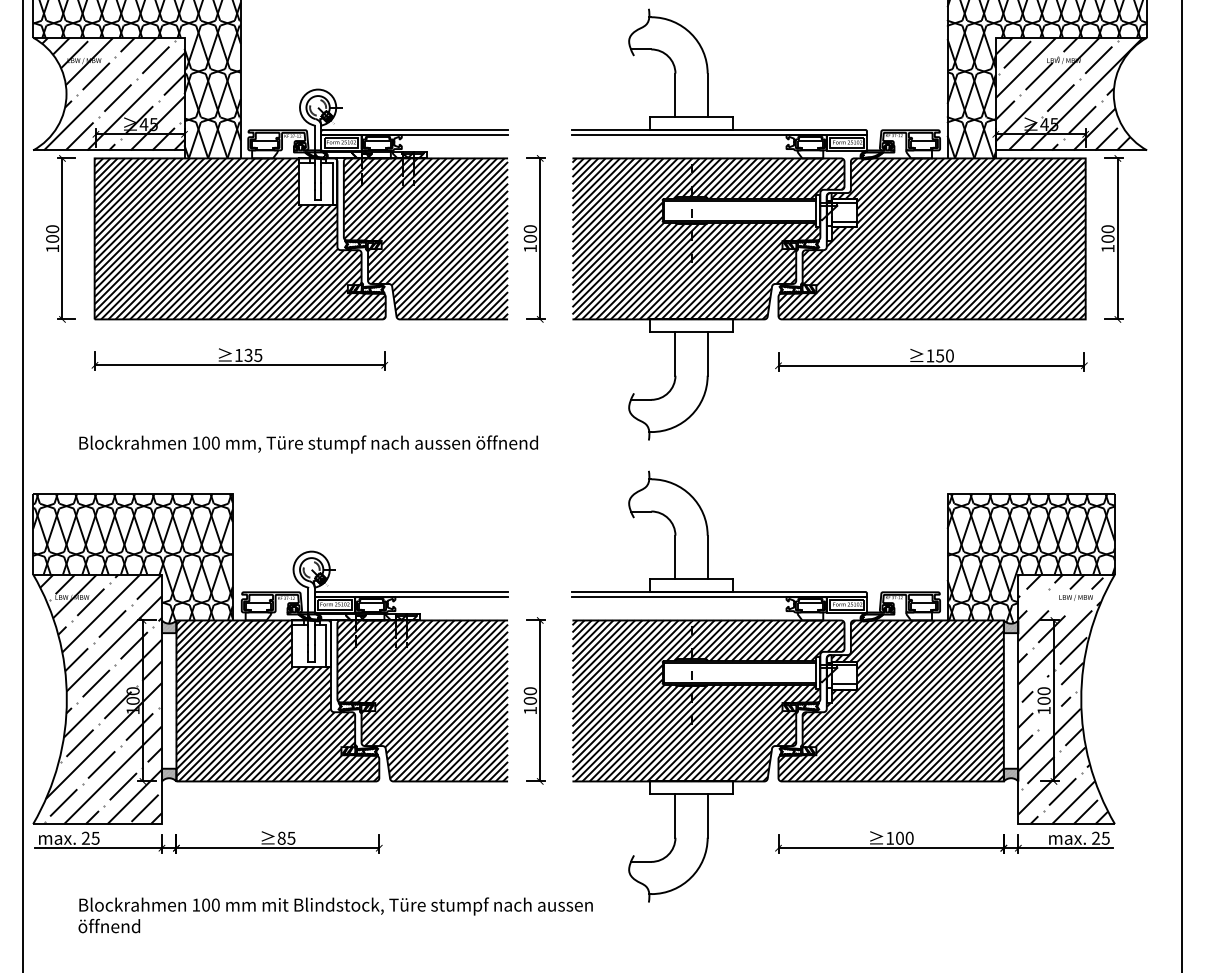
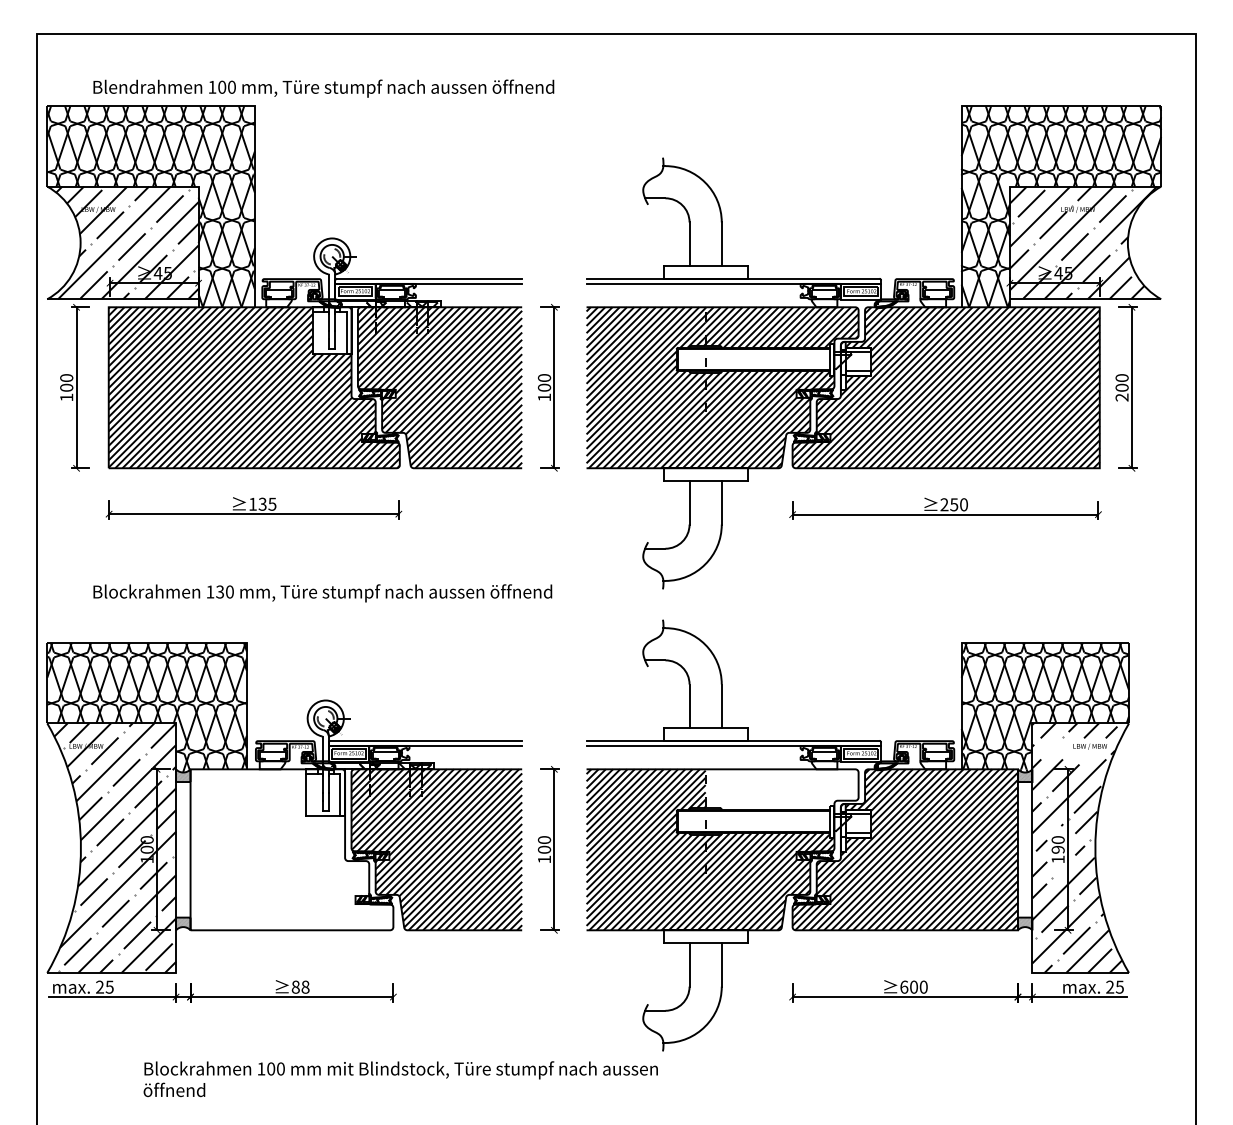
text: (1107, 248) -> (1121, 397), 100 -> 200
text: (930, 355) -> (944, 504), 150 -> 250
text: (206, 442) -> (220, 591), 100 -> 130
hatch: (767, 640) -> (781, 789), removed
hatch: (277, 700) -> (291, 849), removed
text: (1043, 700) -> (1057, 849), 100 -> 190
text: (291, 837) -> (305, 986), 85 -> 88
text: (890, 837) -> (904, 986), 100 -> 600
text: (335, 915) -> (400, 1079), moved

